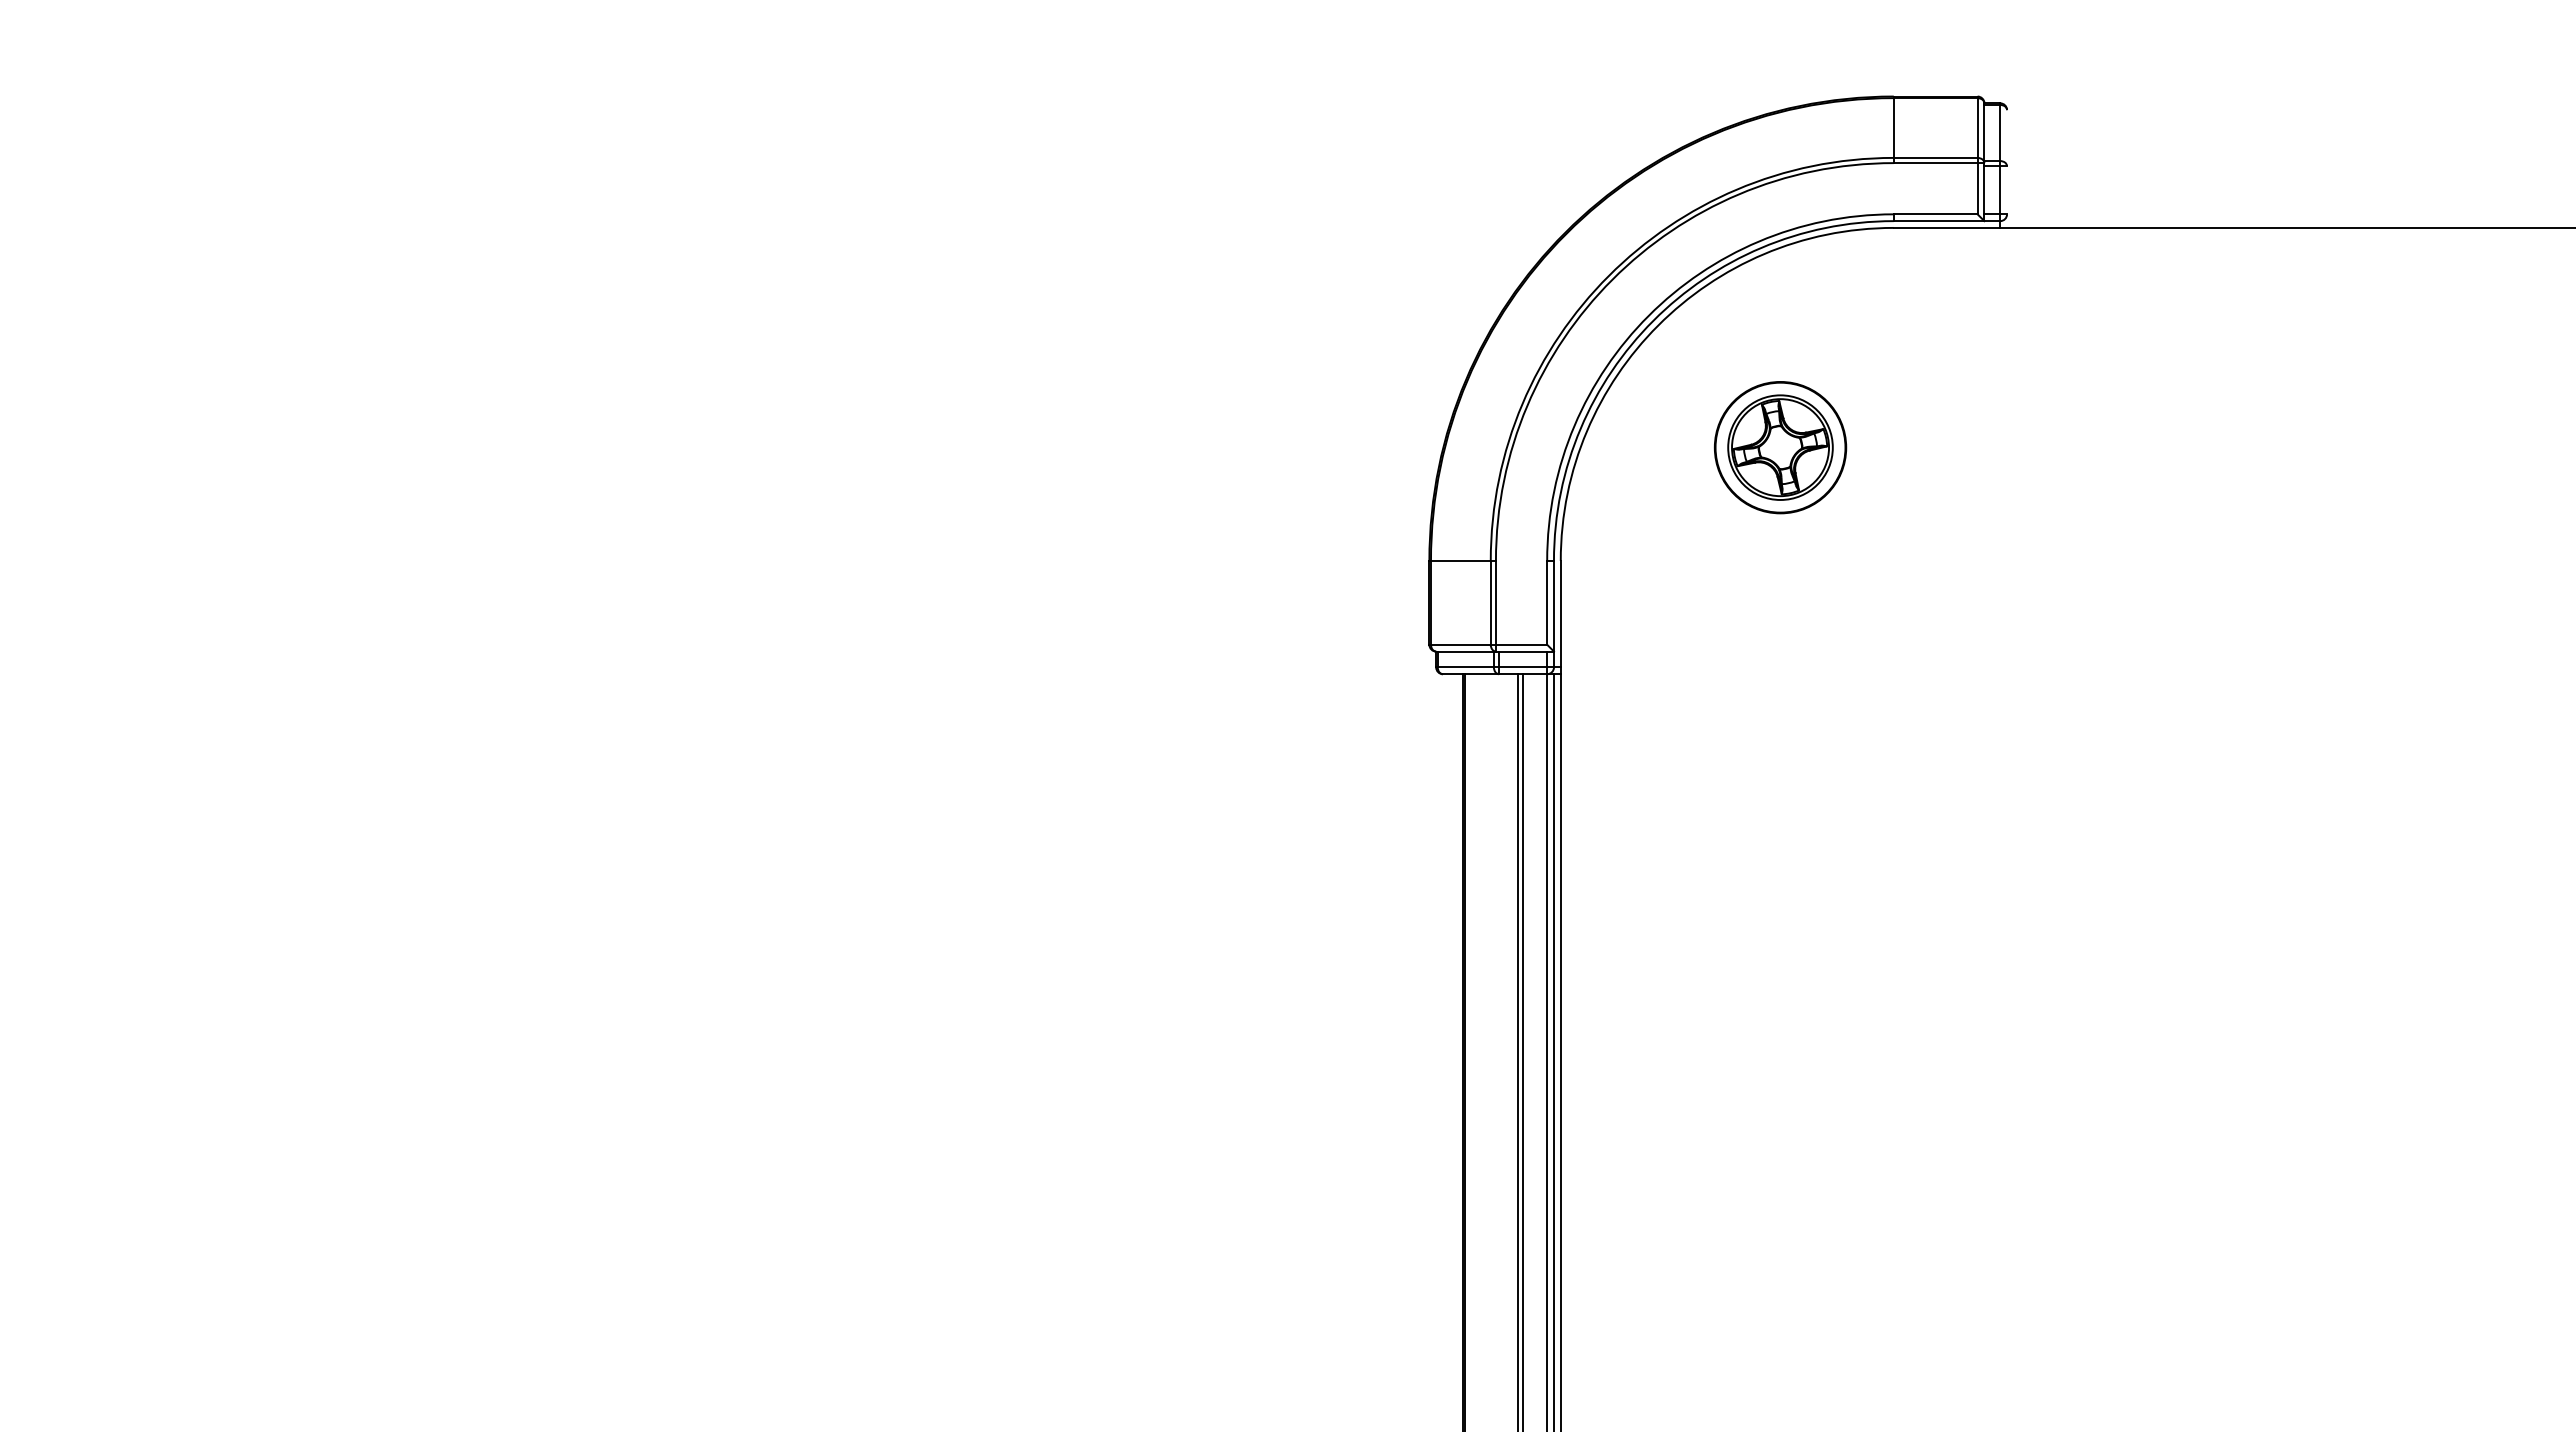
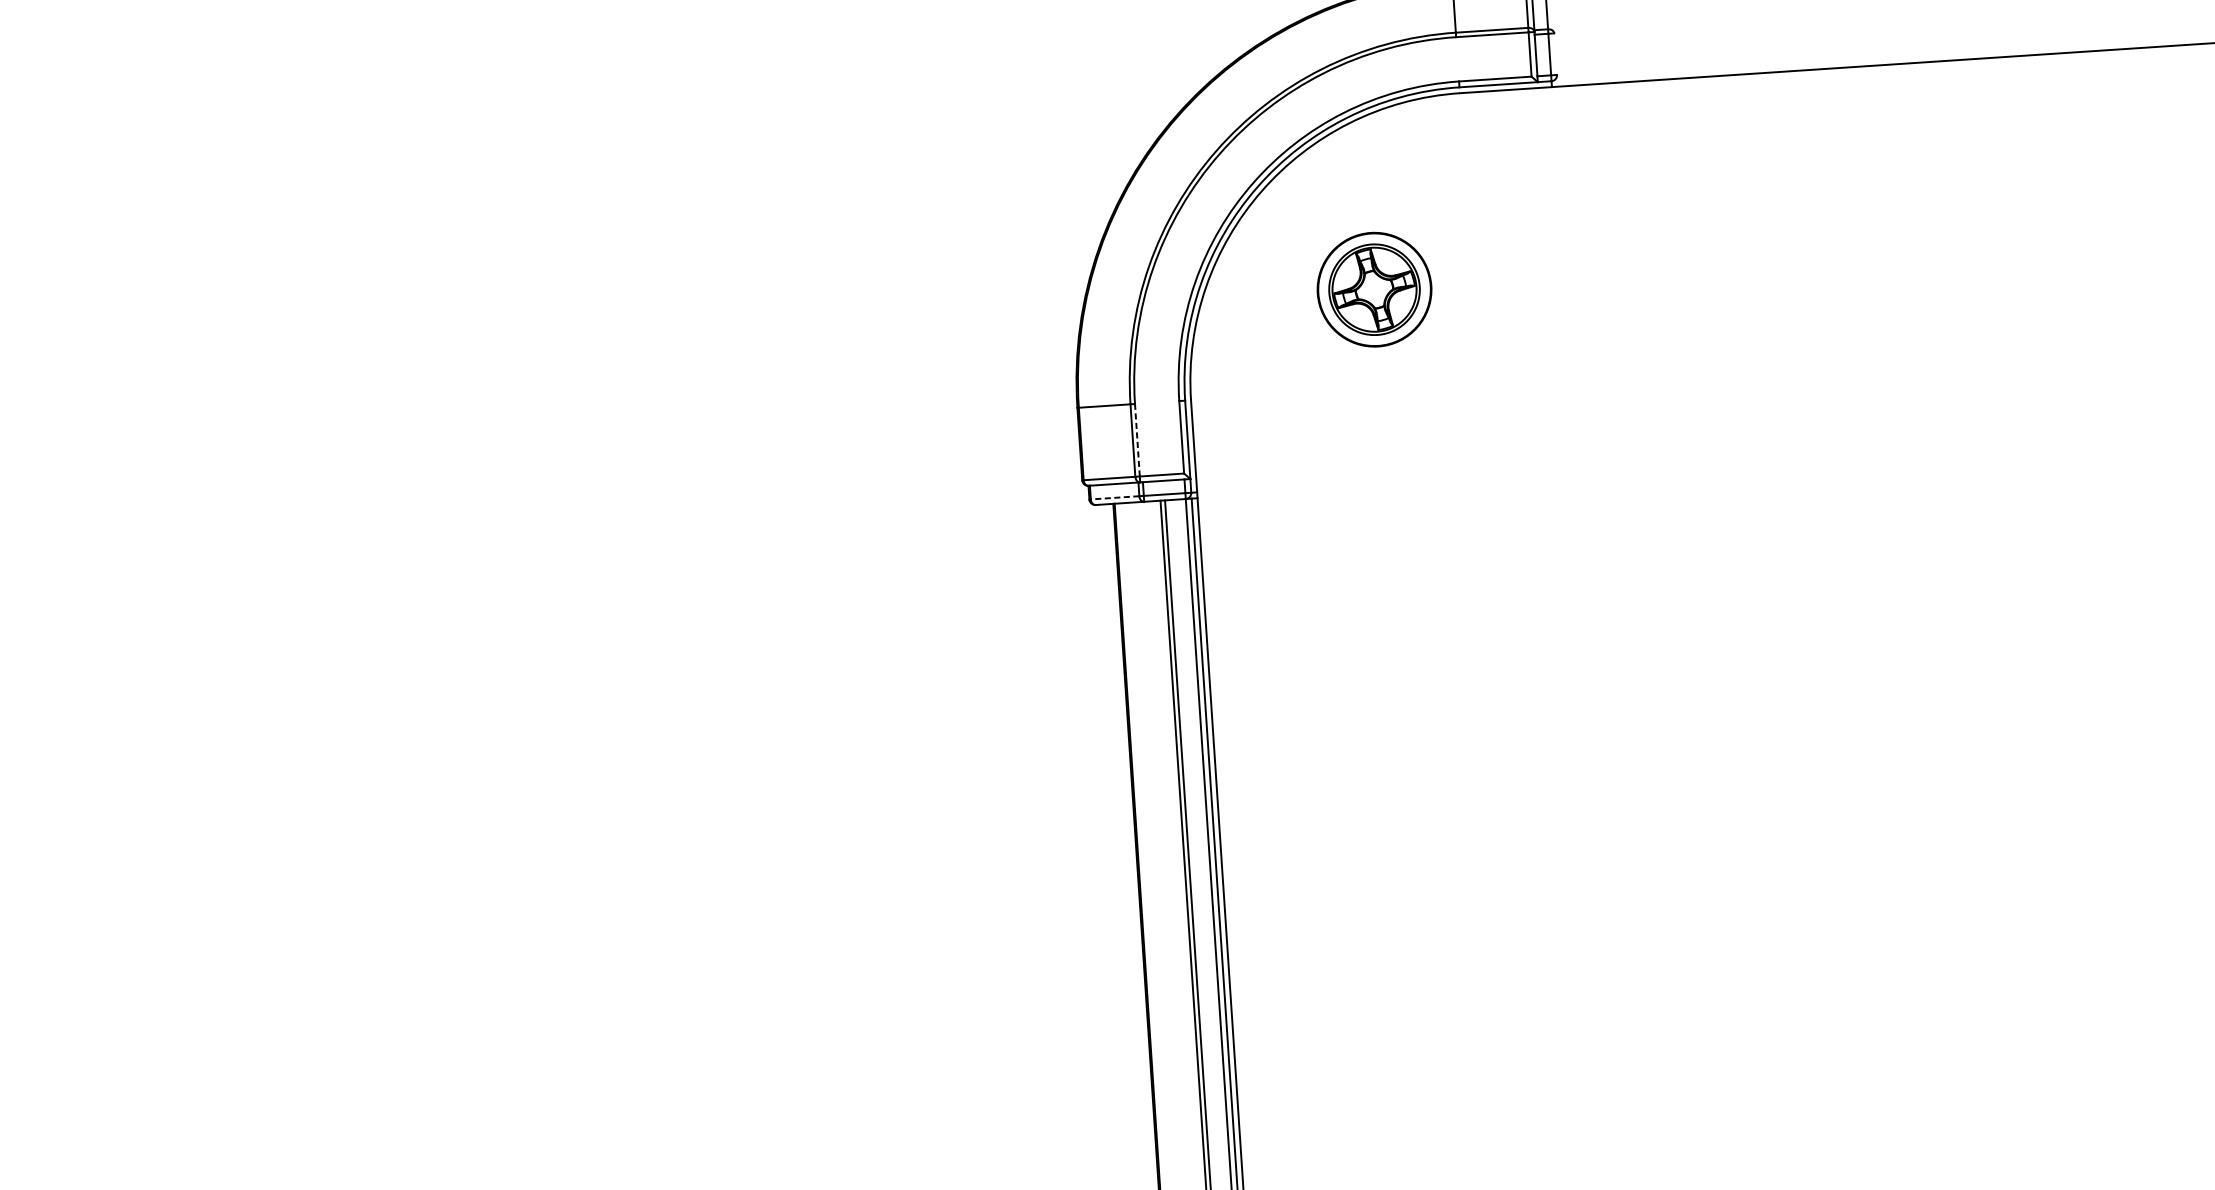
line: (1495, 602) -> (1136, 439), solid -> dashed
line: (1465, 667) -> (1114, 497), solid -> dashed

